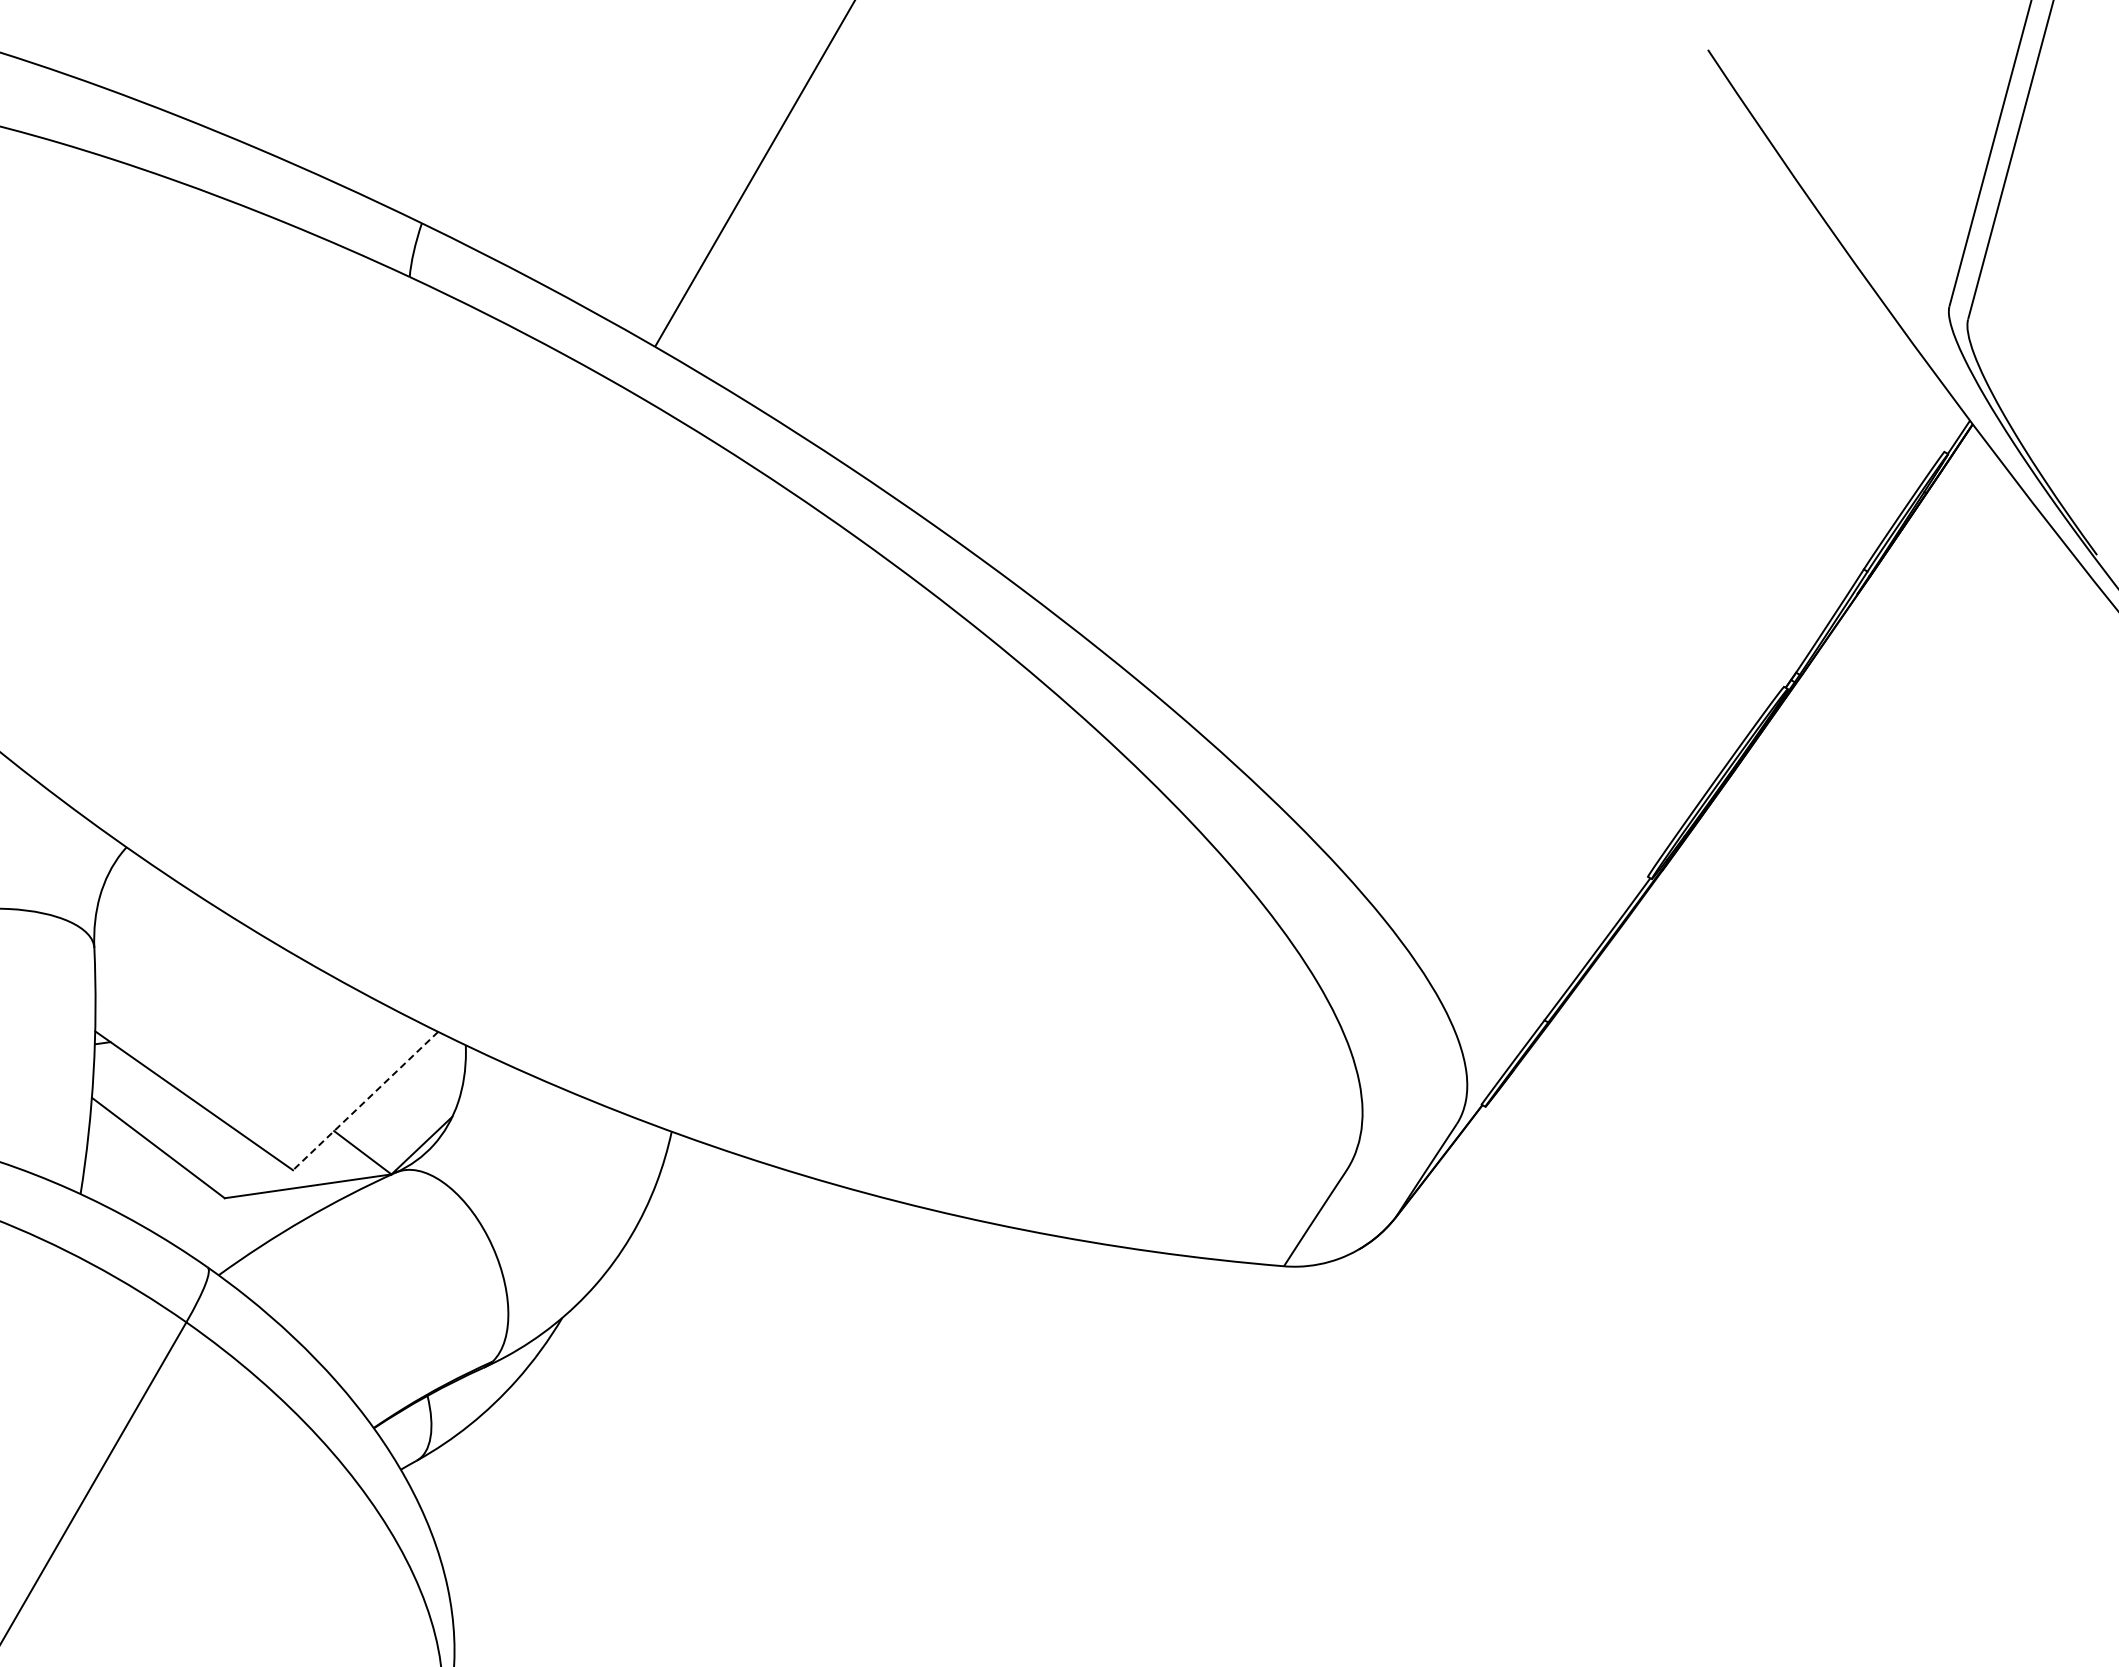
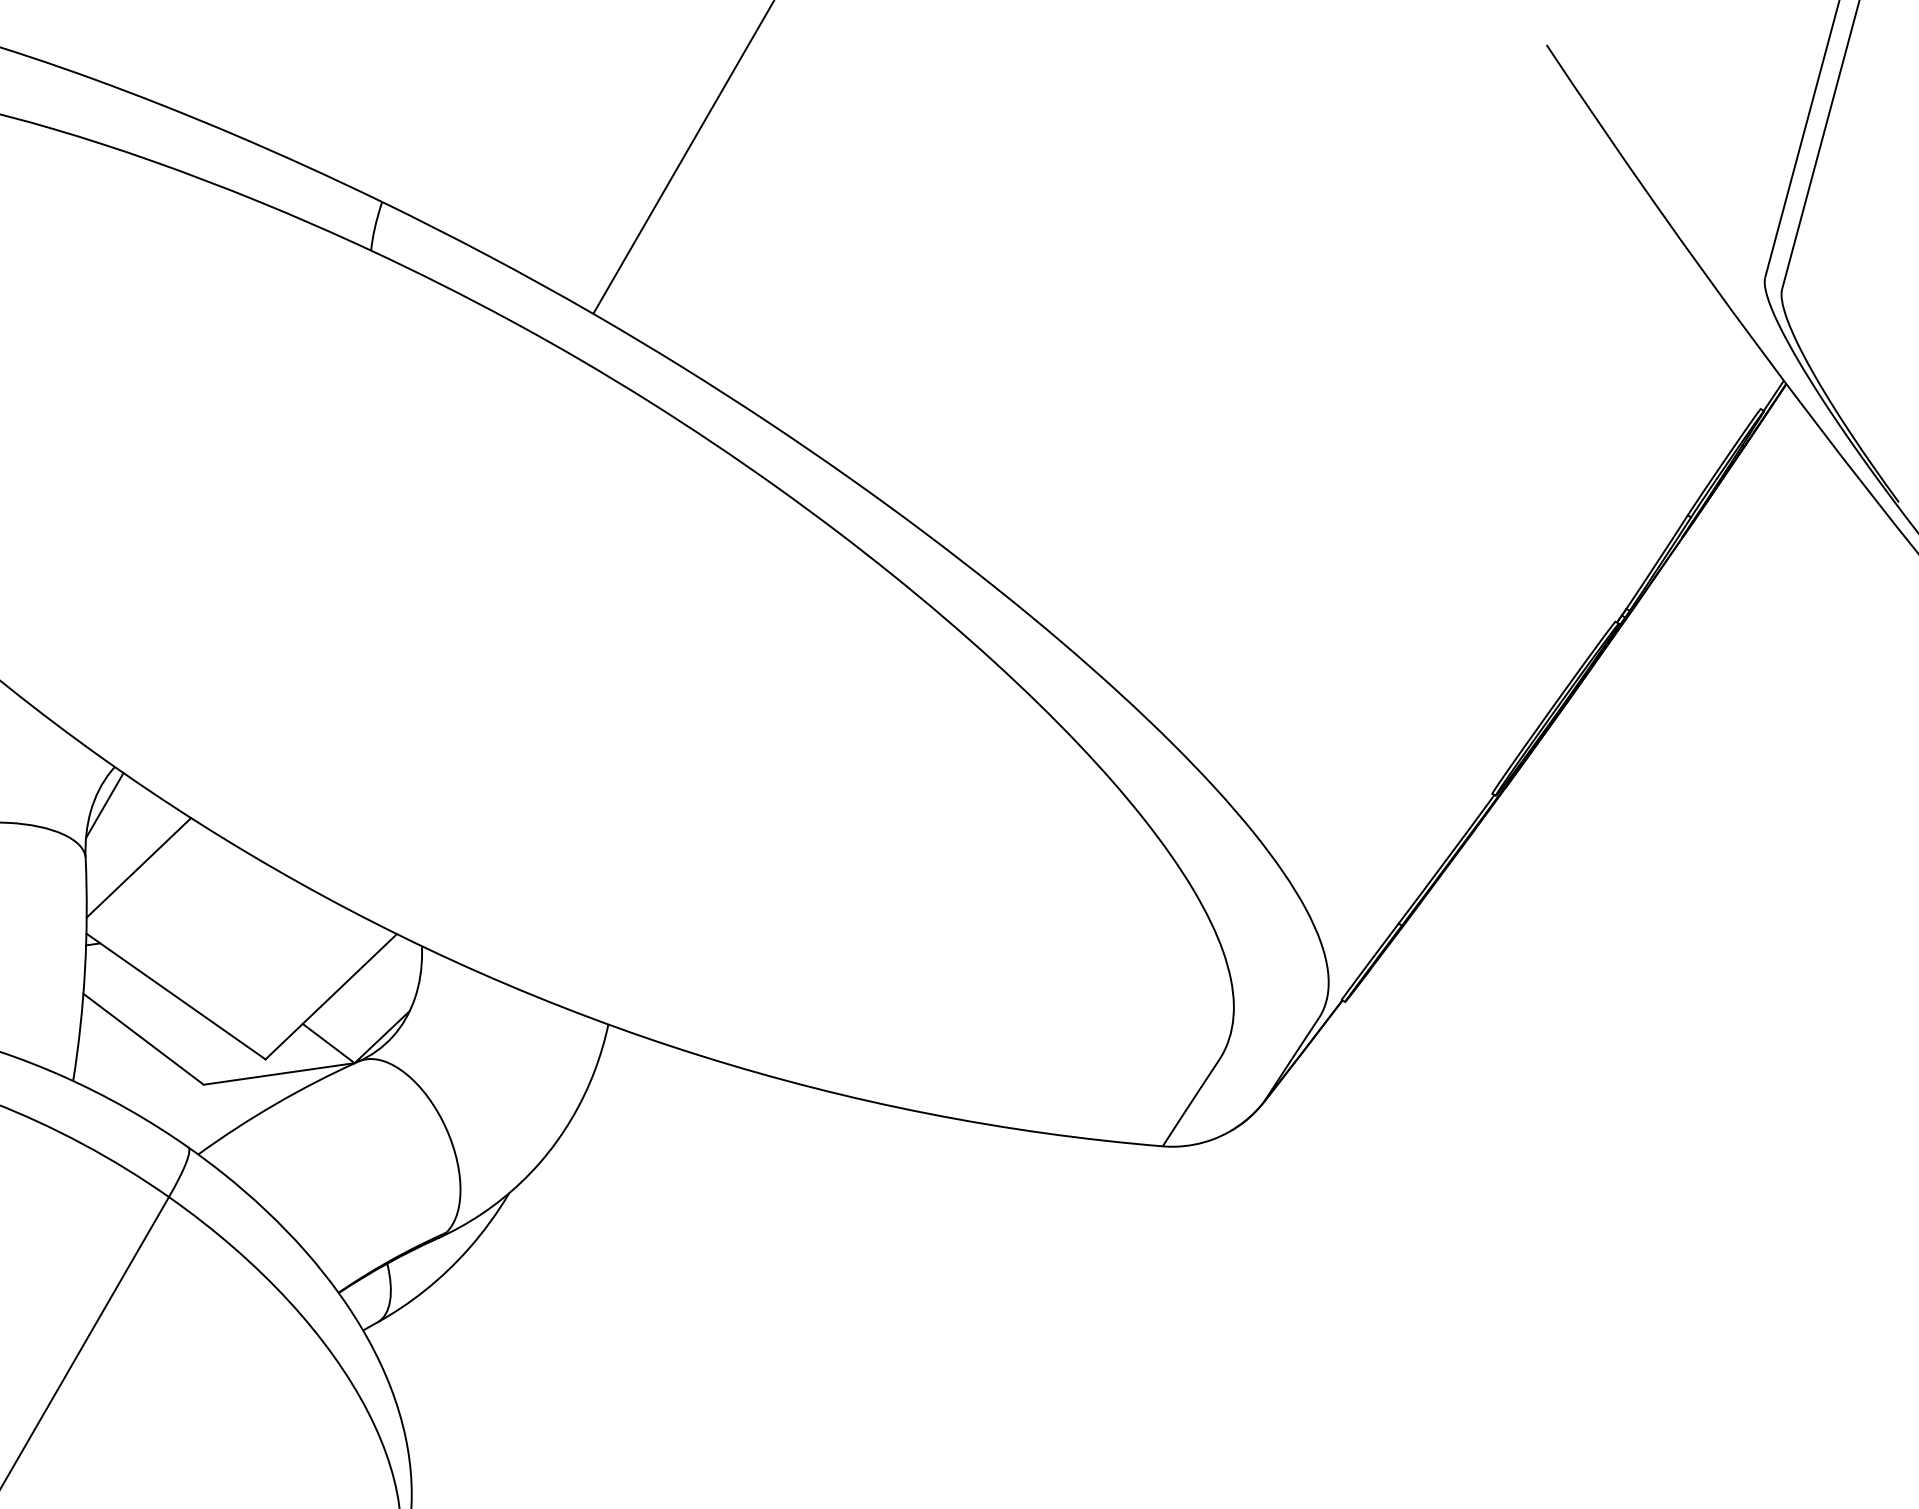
line: (115, 889) -> (104, 805), added
line: (152, 958) -> (138, 867), added
line: (365, 1101) -> (331, 997), dashed -> solid

